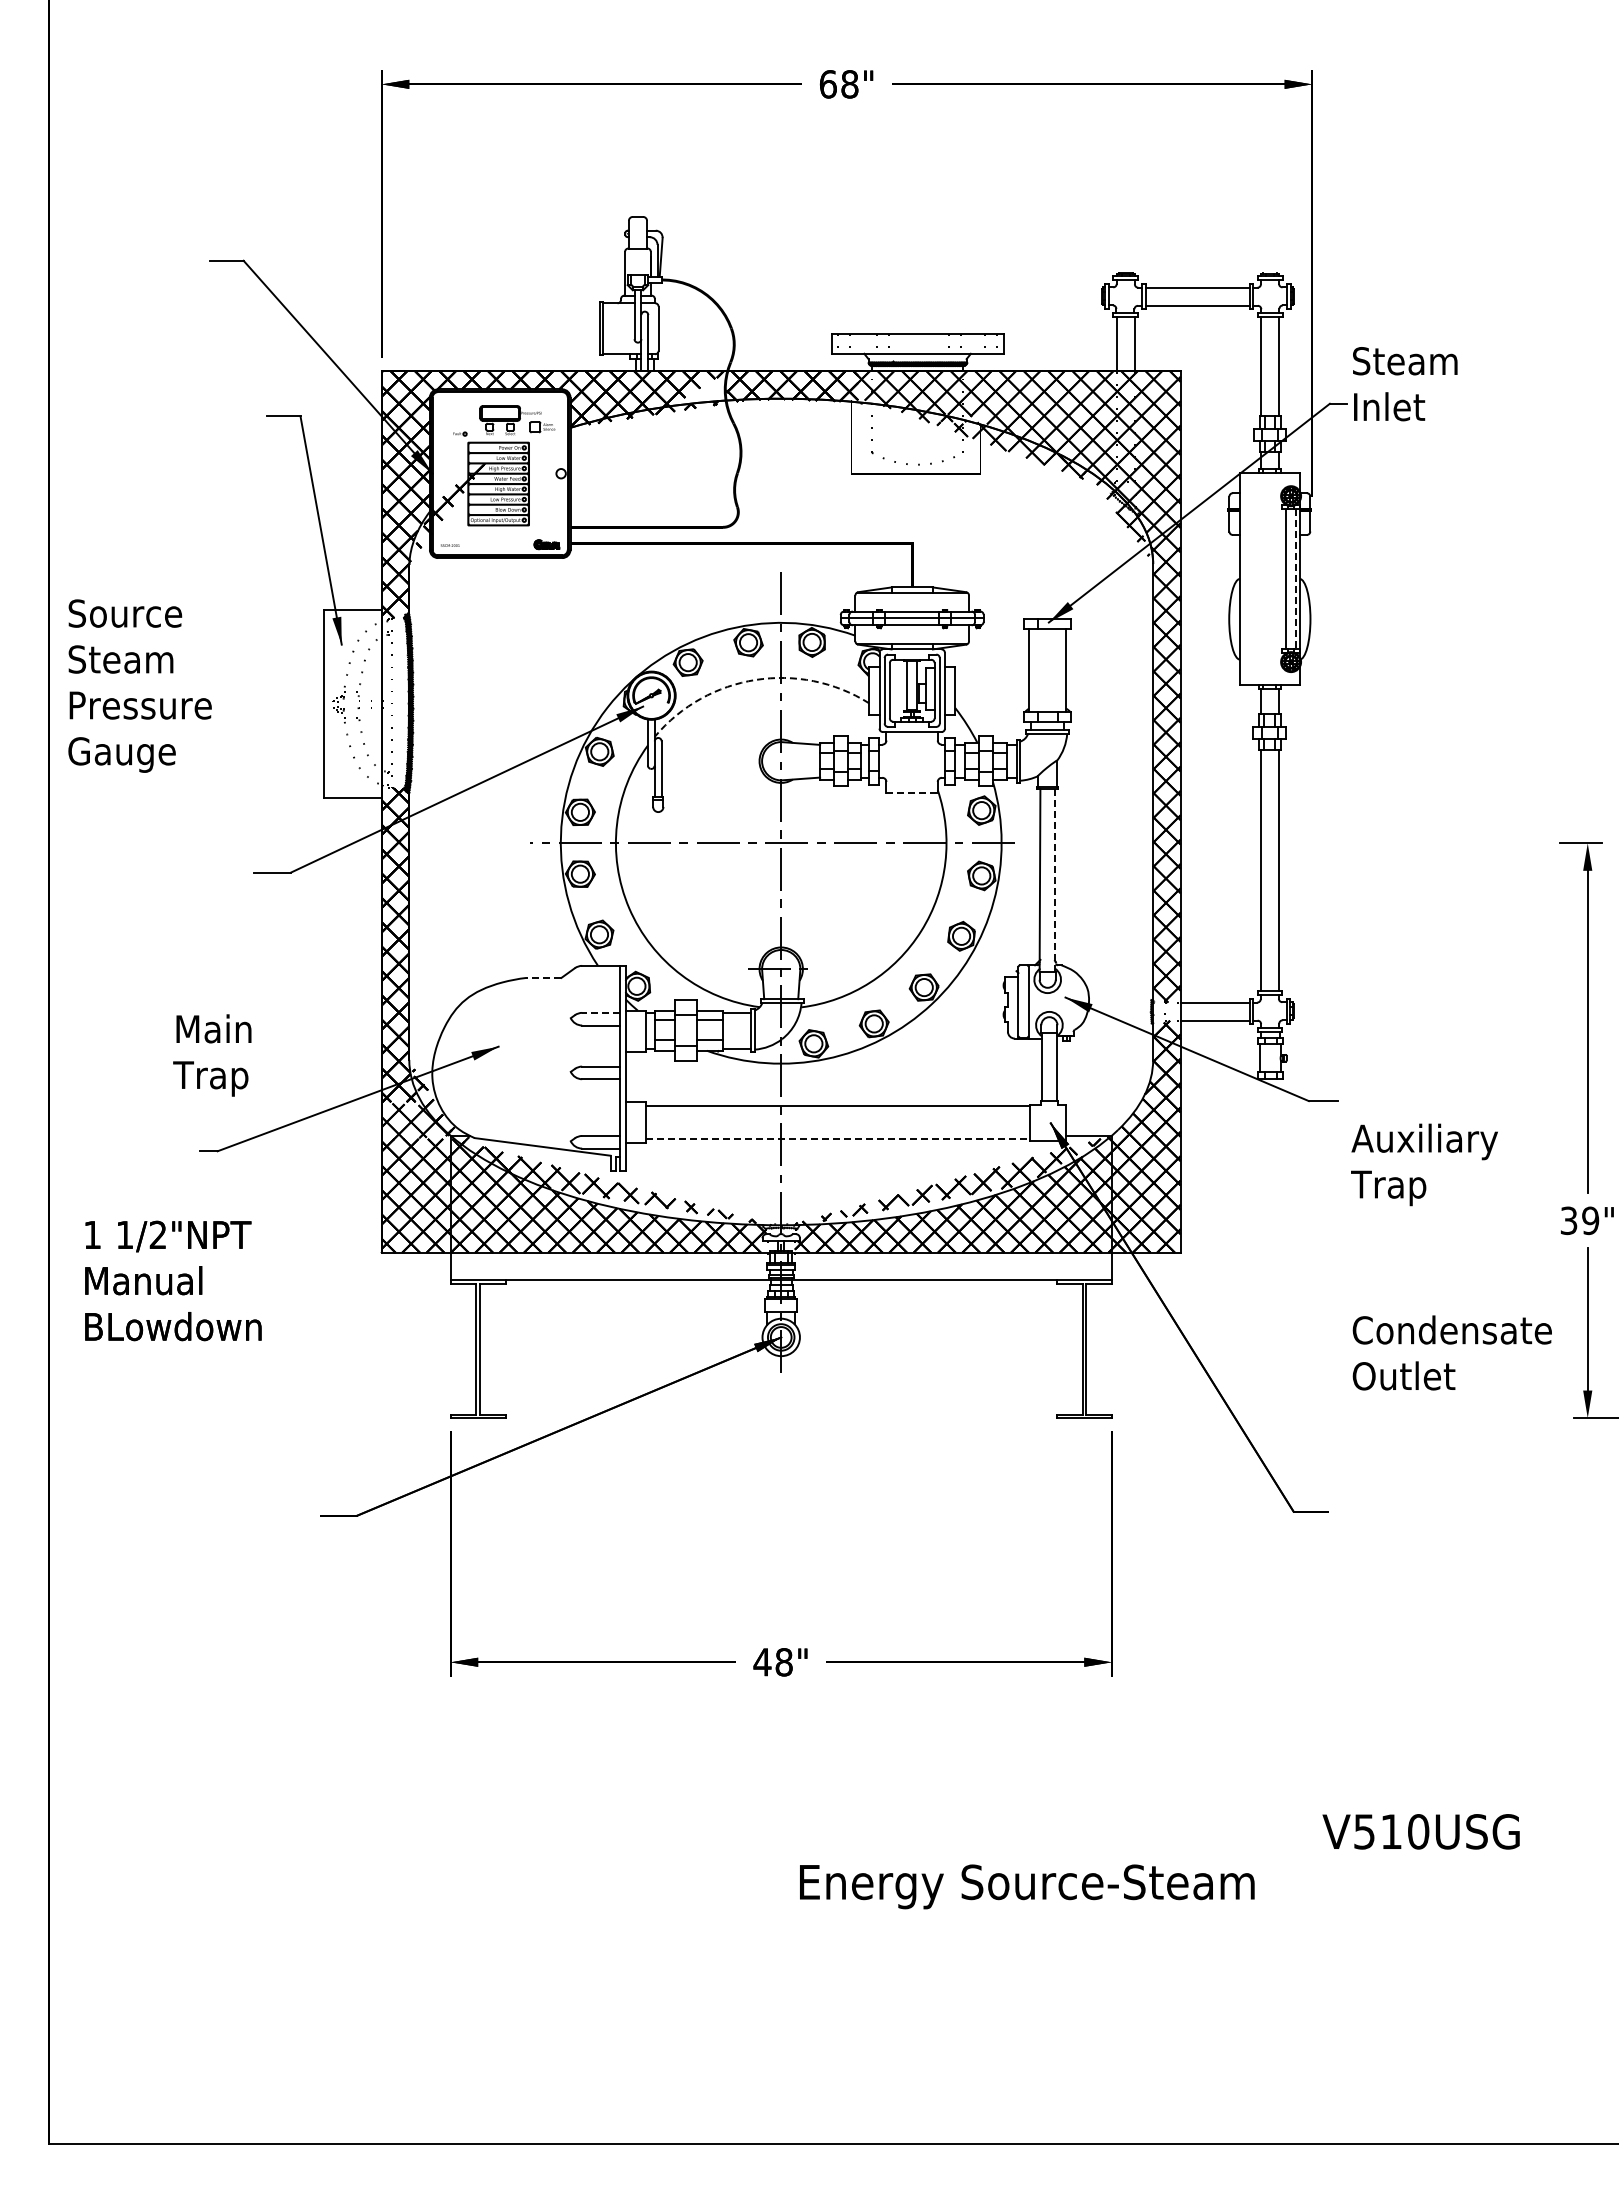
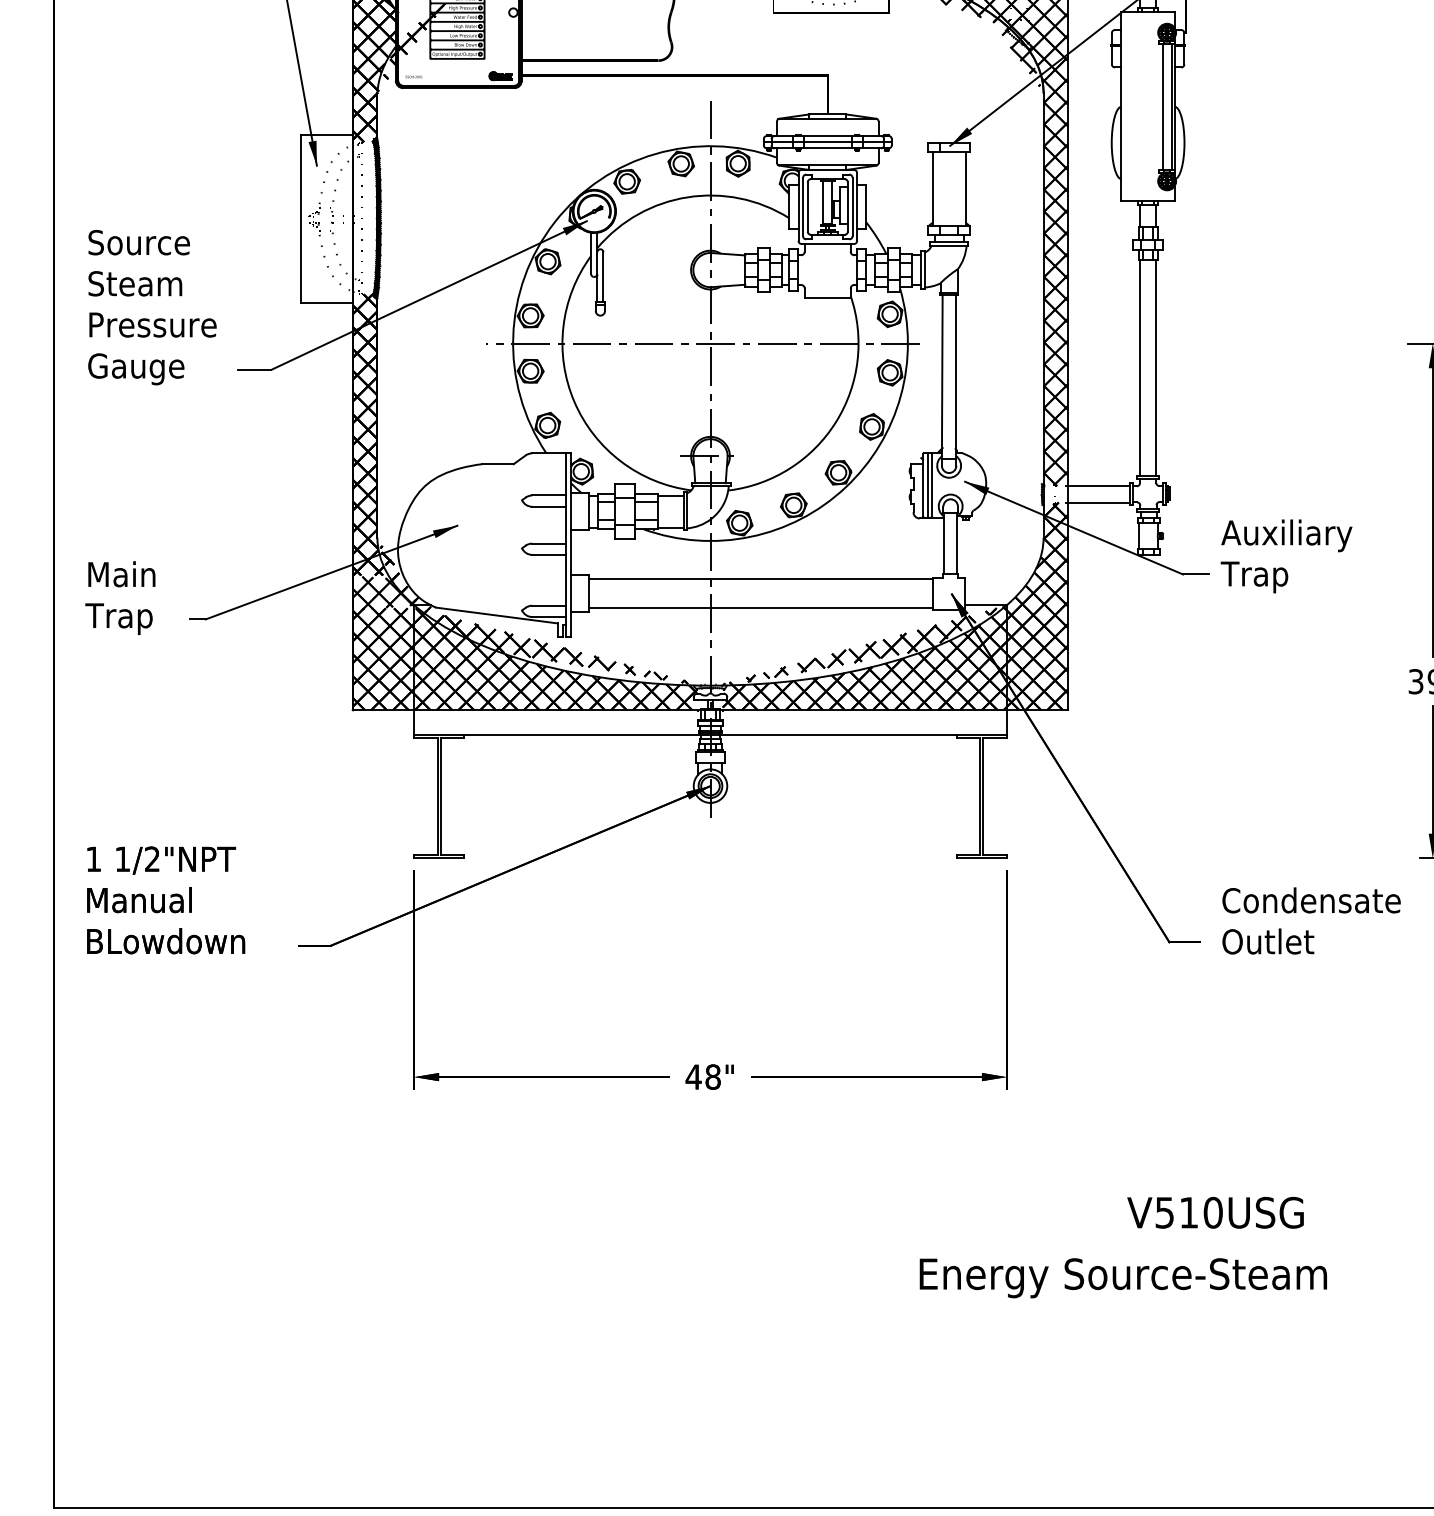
line: (1295, 579) -> (1171, 107), dashed -> solid
arc: (755, 679) -> (687, 196), dashed -> solid
text: (139, 685) -> (151, 307), moved
line: (912, 792) -> (828, 298), dashed -> solid
line: (1054, 880) -> (955, 376), dashed -> solid
line: (543, 977) -> (497, 463), dashed -> solid
line: (1023, 1001) -> (927, 485), added
line: (600, 1012) -> (548, 495), dashed -> solid
text: (212, 1055) -> (120, 598), moved
line: (838, 1138) -> (761, 607), dashed -> solid
text: (1424, 1164) -> (1286, 556), moved
text: (173, 1280) -> (166, 899), moved
text: (1451, 1352) -> (1310, 920), moved
text: (1420, 1831) -> (1214, 1212), moved
text: (1027, 1886) -> (1123, 1277), moved

